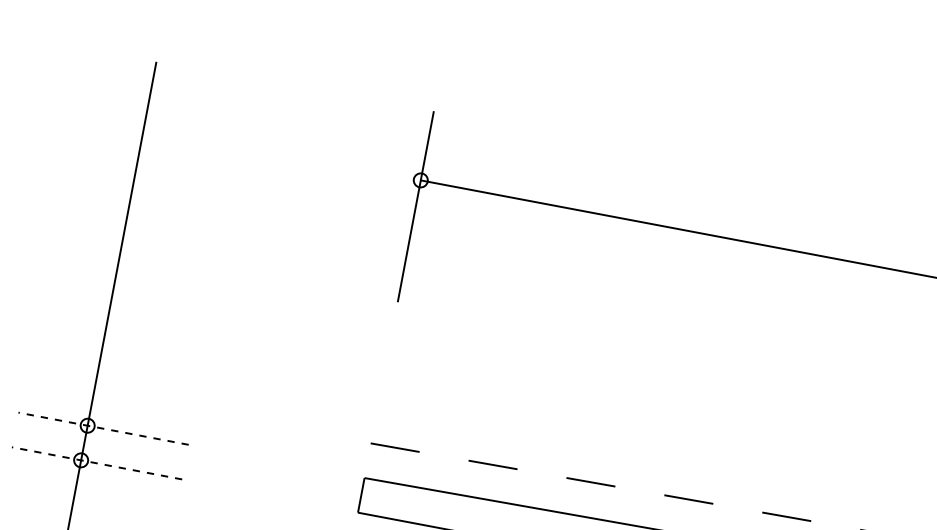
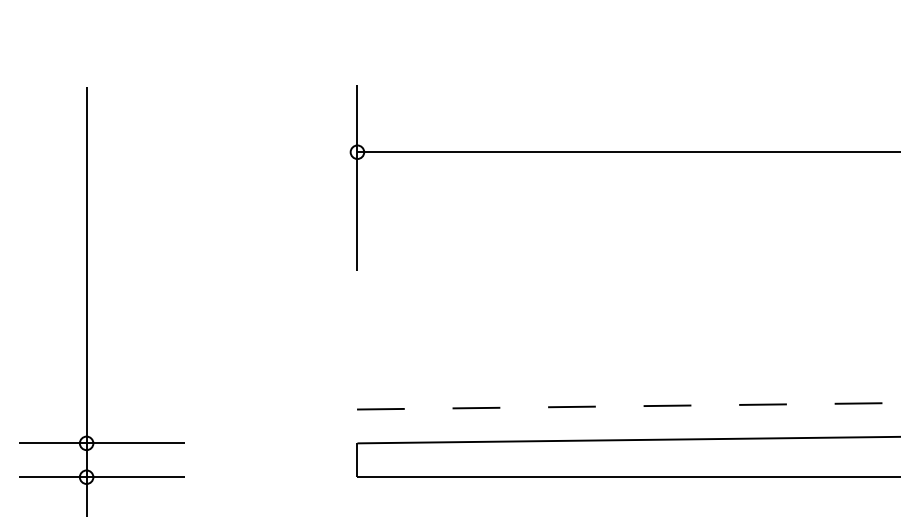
line: (102, 428) -> (101, 443), dashed -> solid
line: (96, 463) -> (101, 477), dashed -> solid

